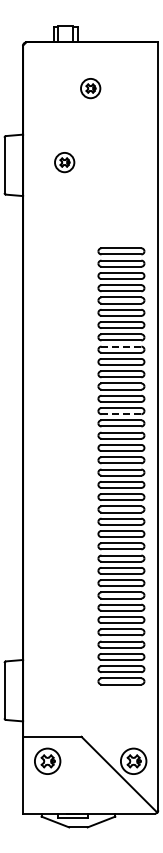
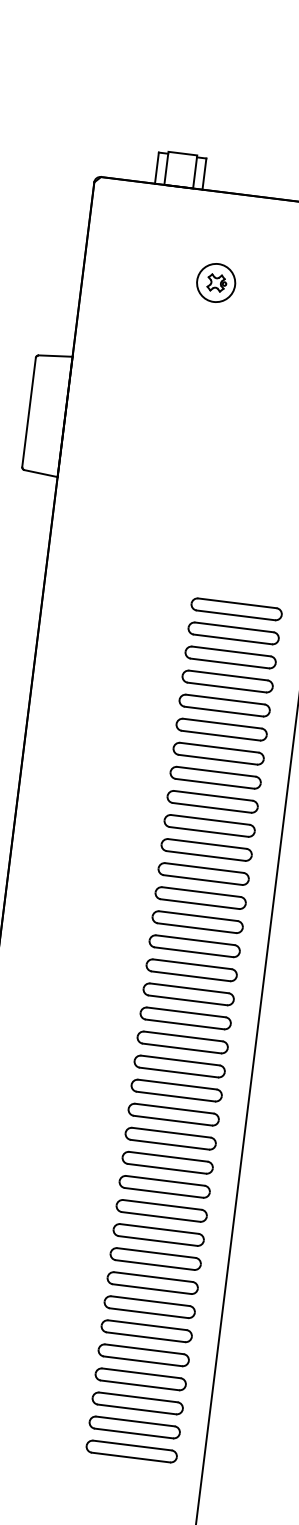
part: (64, 162) -> (146, 421), removed
line: (121, 346) -> (213, 795), dashed -> solid
line: (121, 414) -> (197, 928), dashed -> solid

